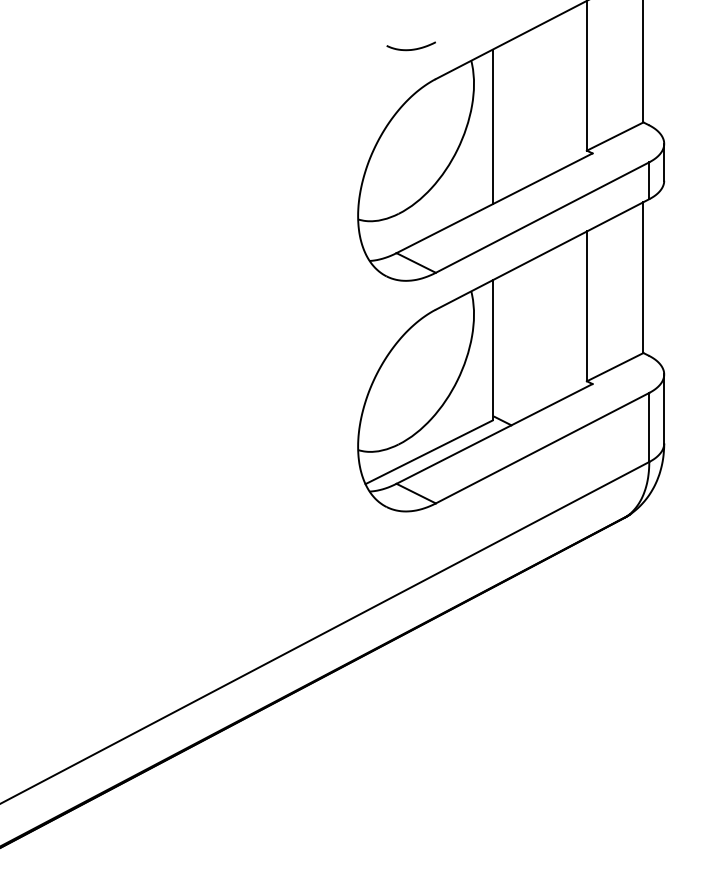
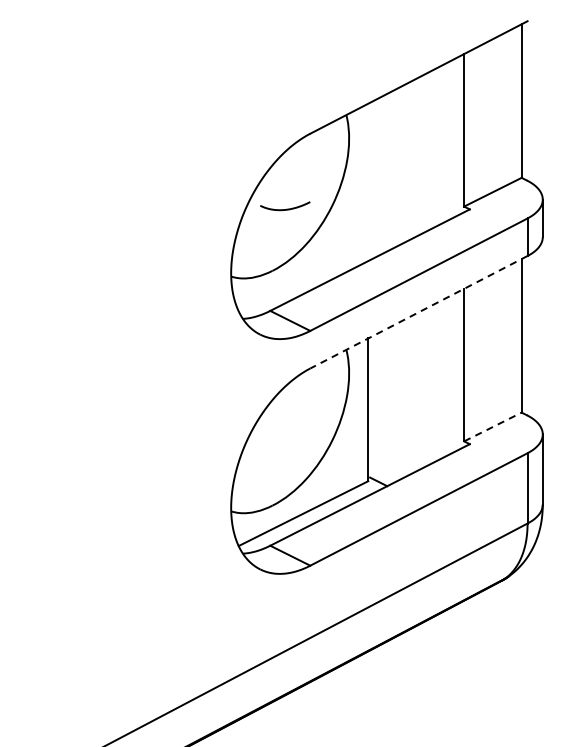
curve: (412, 48) -> (286, 208), moved
line: (492, 126) -> (367, 181), removed
line: (542, 254) -> (418, 312), solid -> dashed
line: (615, 367) -> (493, 427), solid -> dashed

